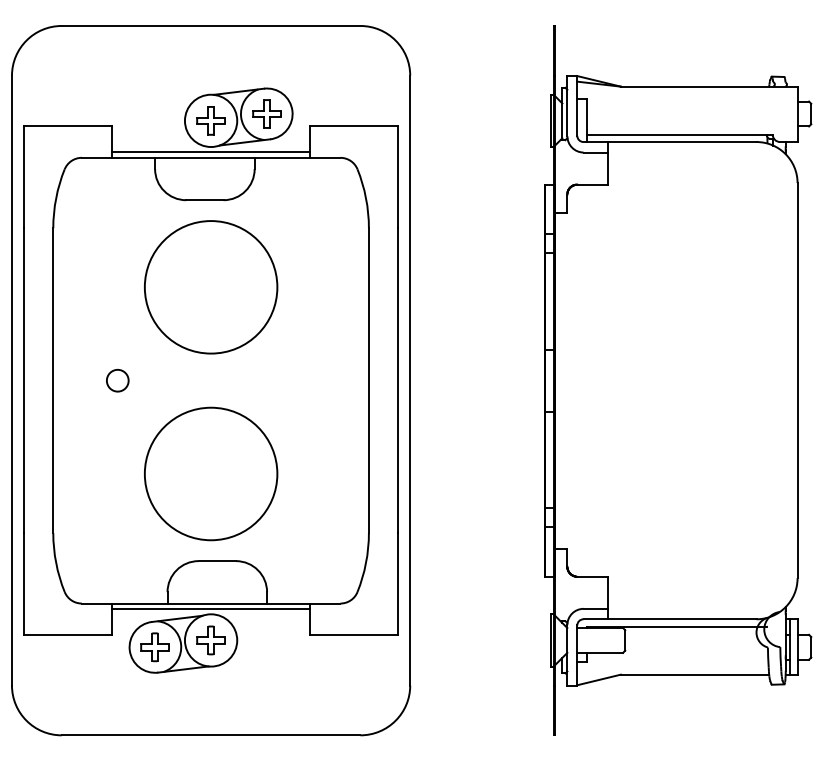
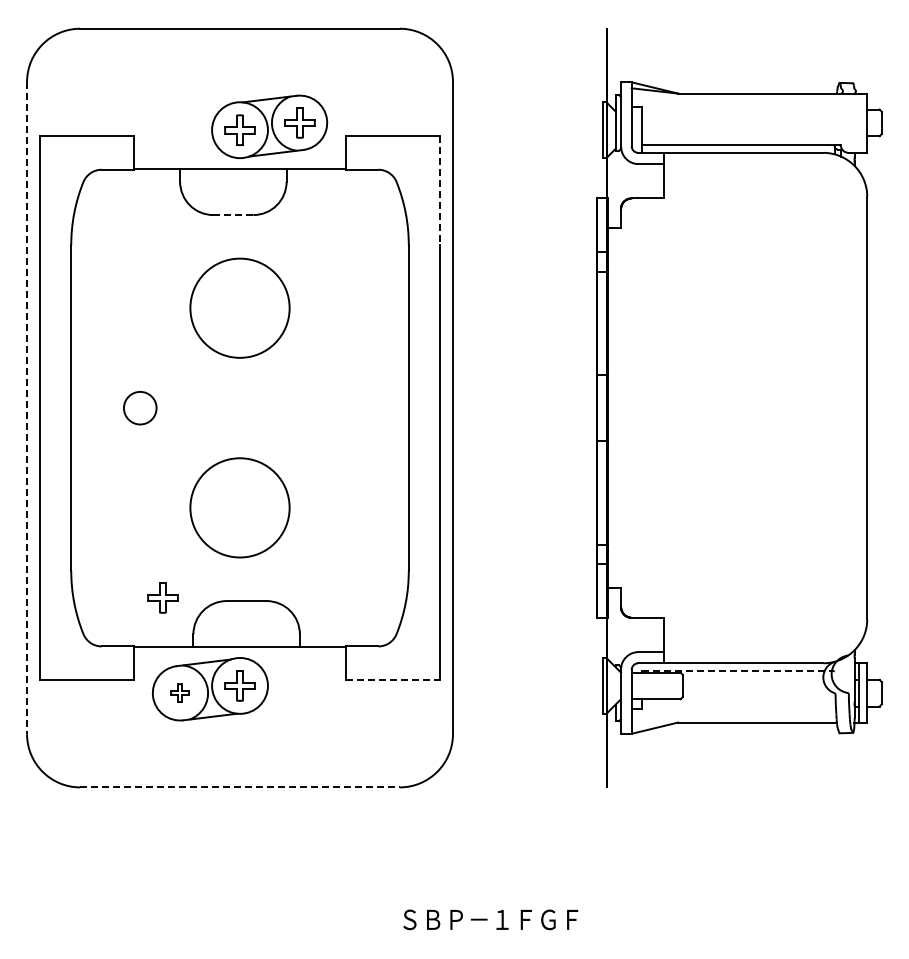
line: (210, 151) -> (239, 163), removed
line: (397, 178) -> (439, 191), solid -> dashed
line: (205, 200) -> (233, 215), solid -> dashed
circle: (210, 287) -> (239, 308), size x0.7
circle: (117, 380) -> (139, 407), size x1.4
line: (12, 381) -> (27, 408), solid -> dashed
circle: (210, 473) -> (239, 507), size x0.7
part: (138, 557) -> (162, 597), added
line: (210, 609) -> (239, 652), removed
line: (677, 626) -> (738, 671), solid -> dashed
line: (353, 635) -> (392, 680), solid -> dashed
part: (154, 646) -> (179, 692), size x0.6
line: (211, 735) -> (240, 787), solid -> dashed

